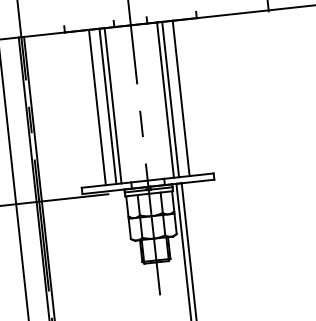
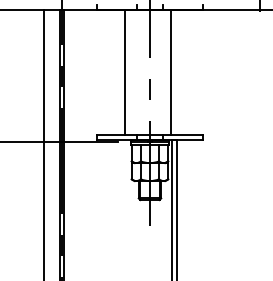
line: (181, 98) -> (183, 72), removed
line: (171, 99) -> (175, 72), removed
line: (113, 105) -> (129, 72), removed
line: (97, 107) -> (116, 72), removed

